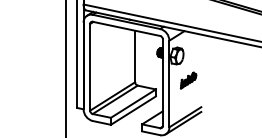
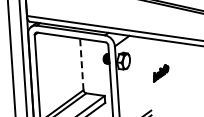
line: (135, 56) -> (82, 64), solid -> dashed
part: (188, 80) -> (160, 73), moved

